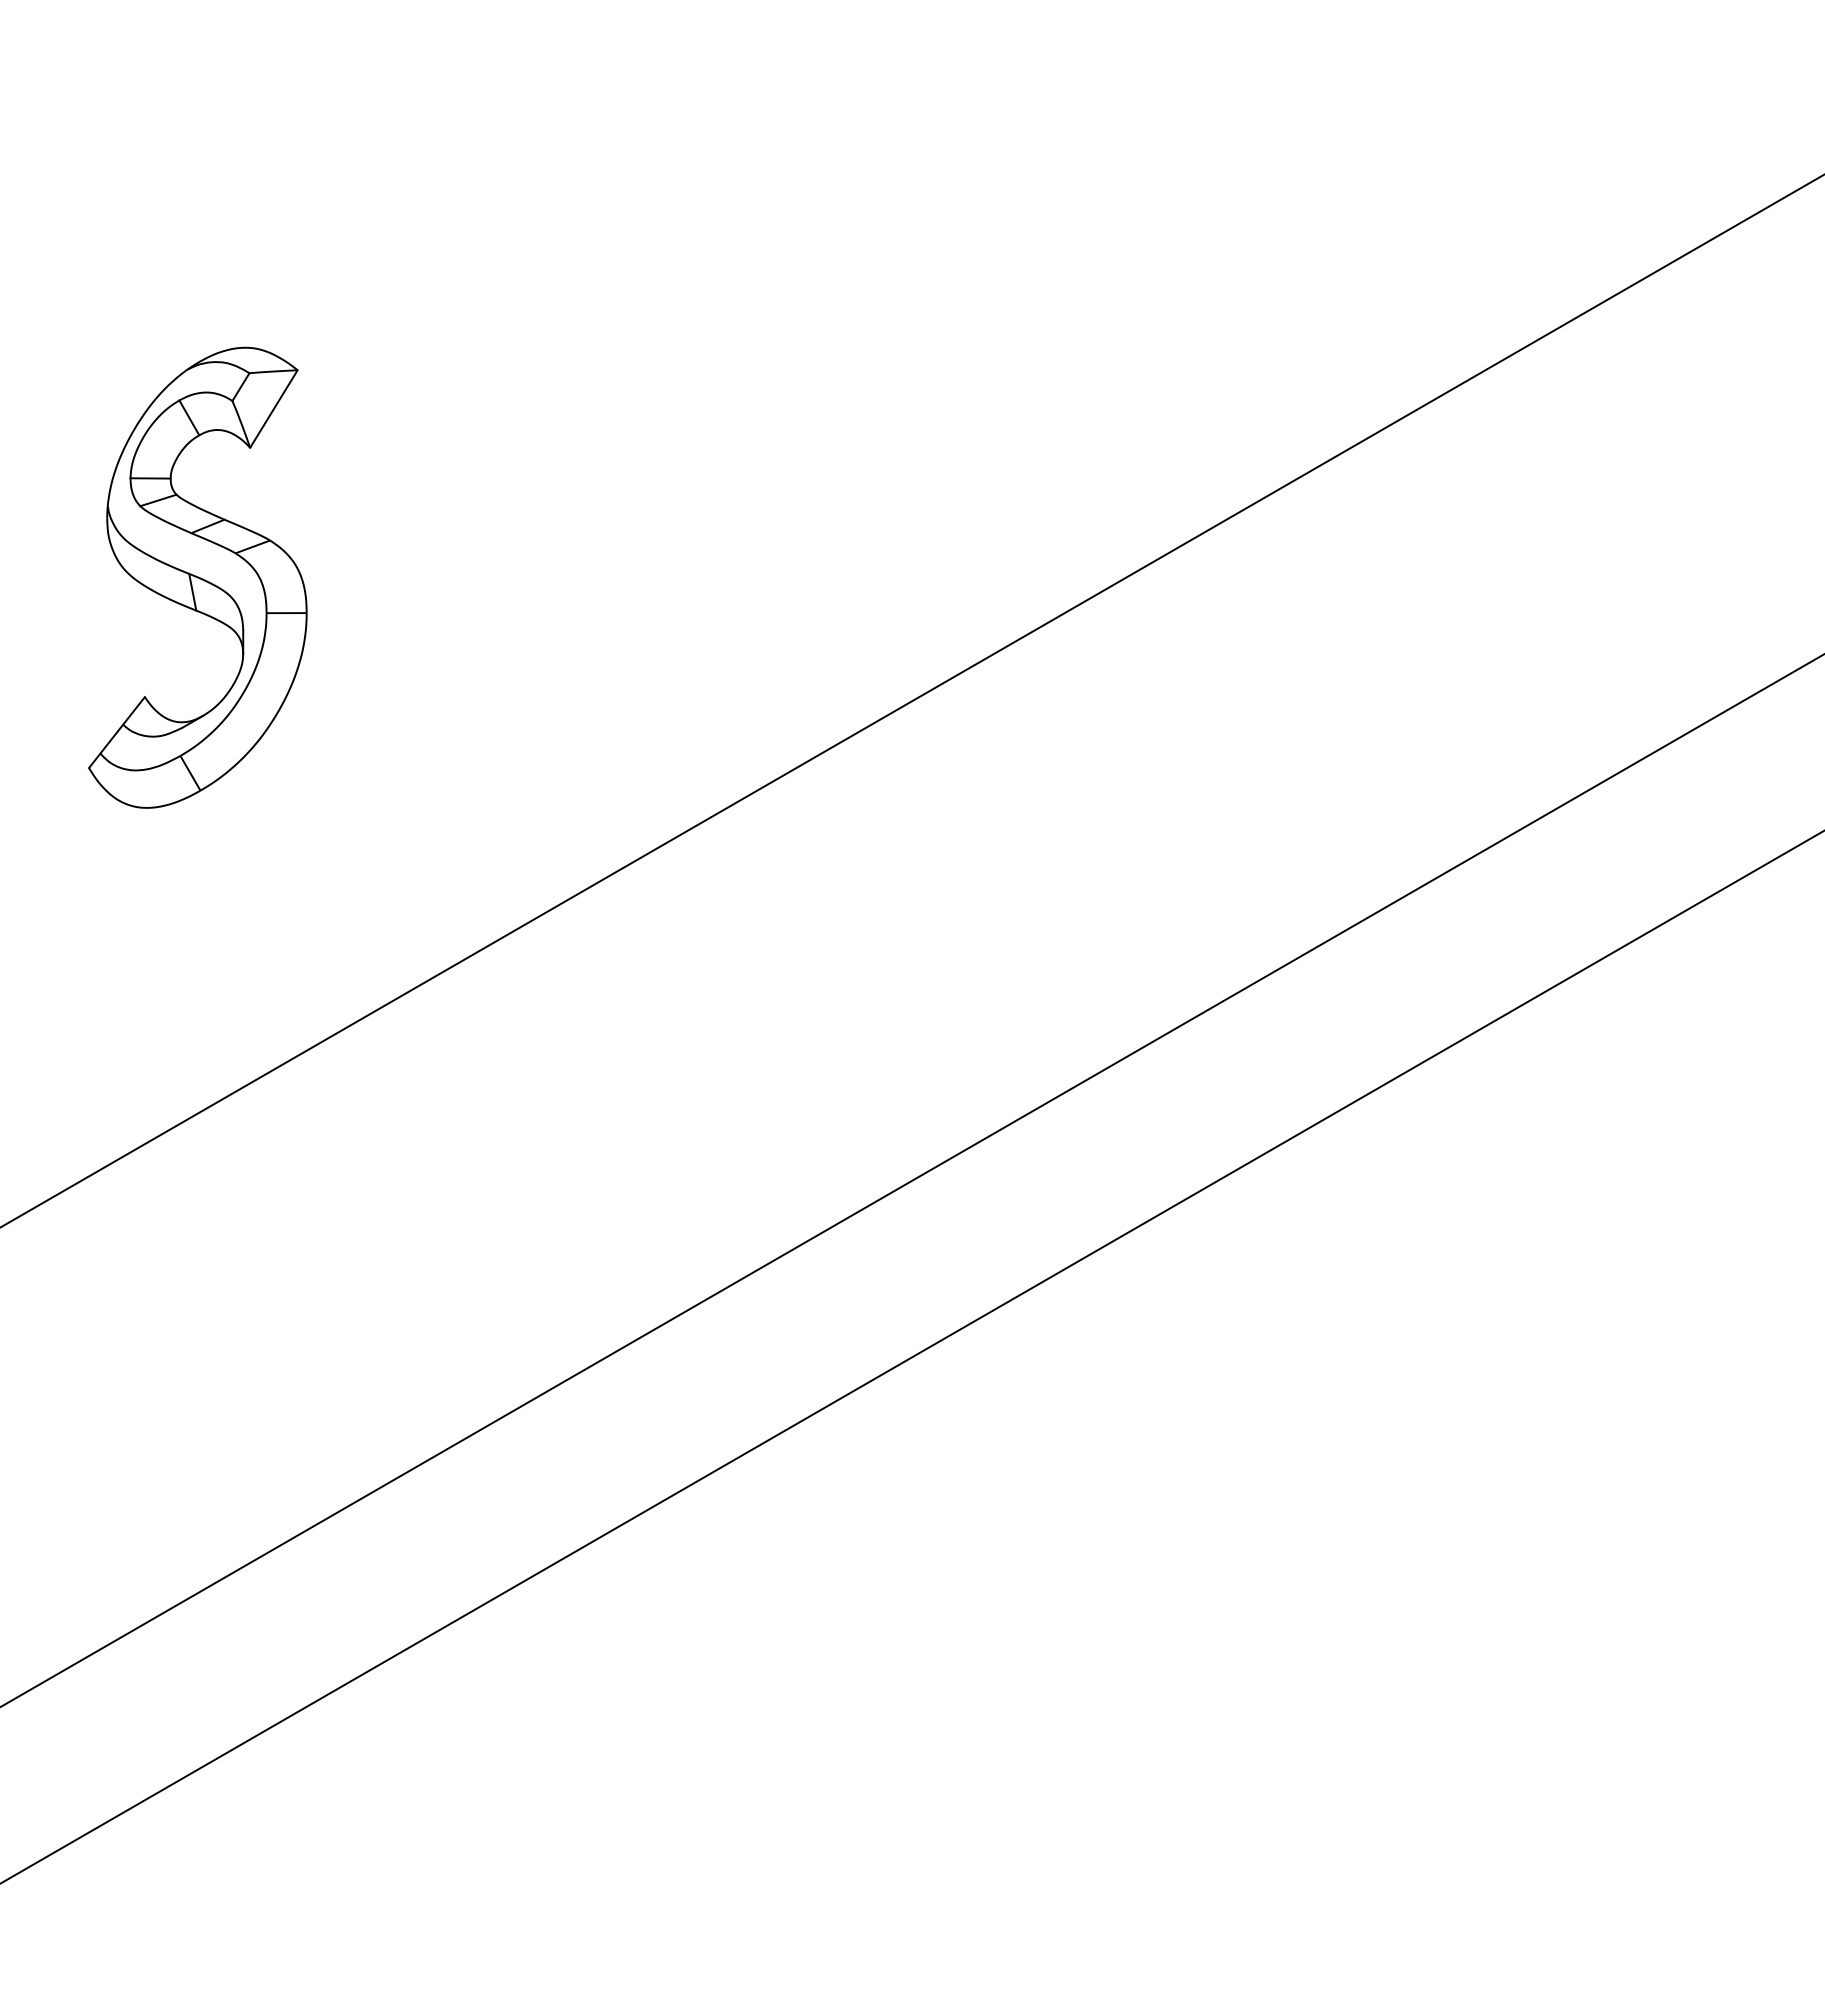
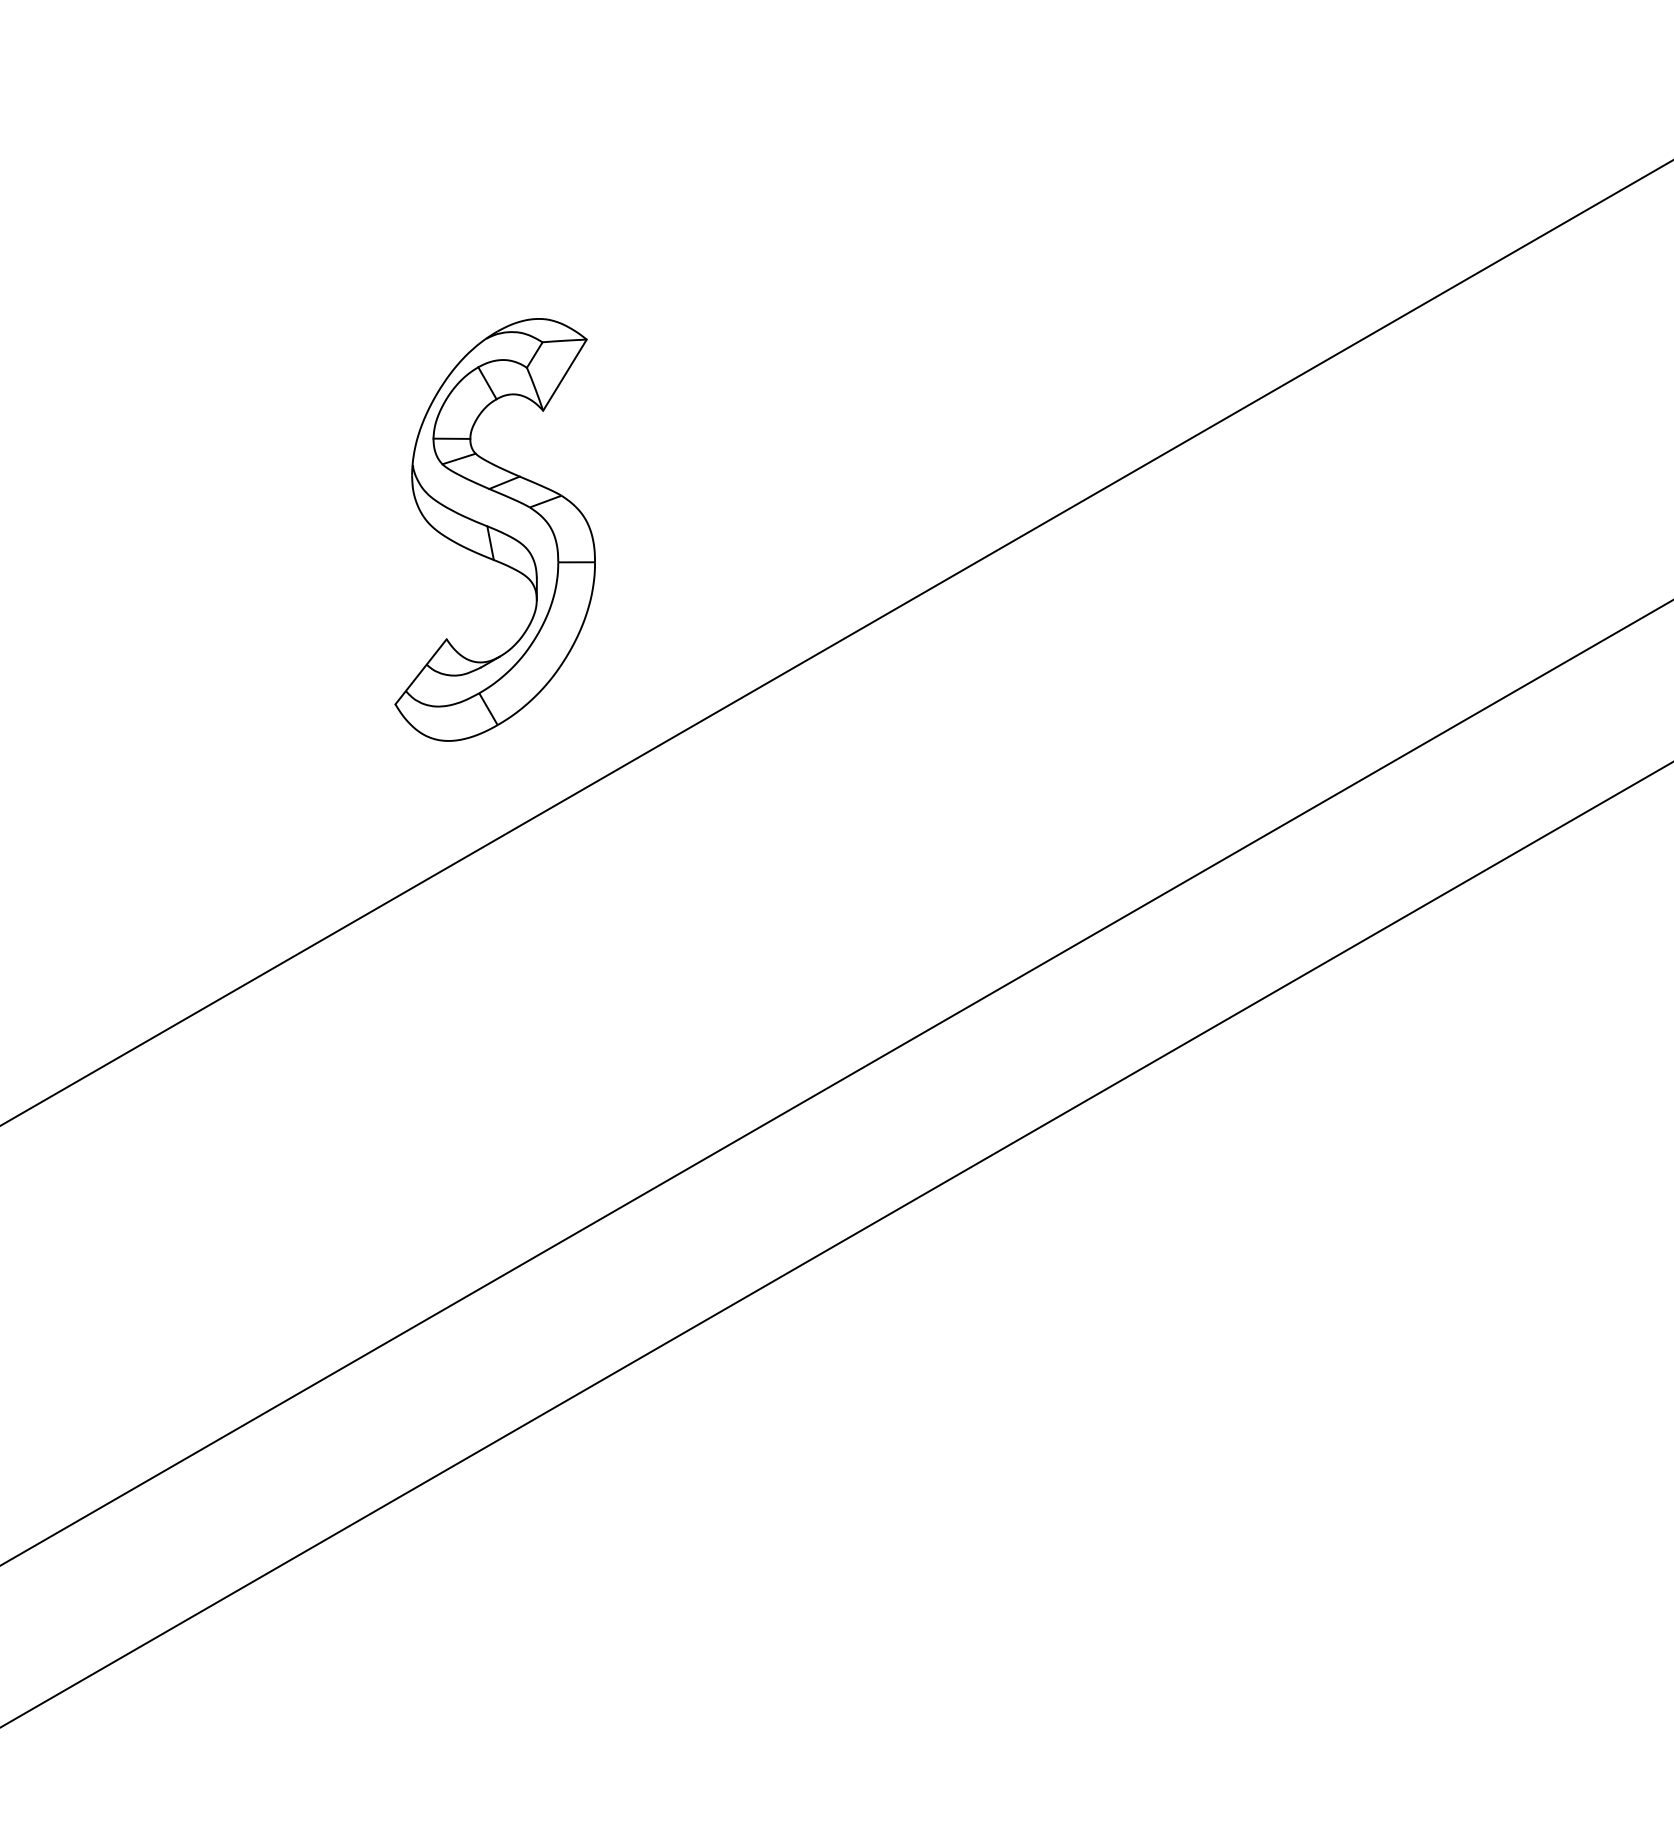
part: (197, 577) -> (494, 529), moved

